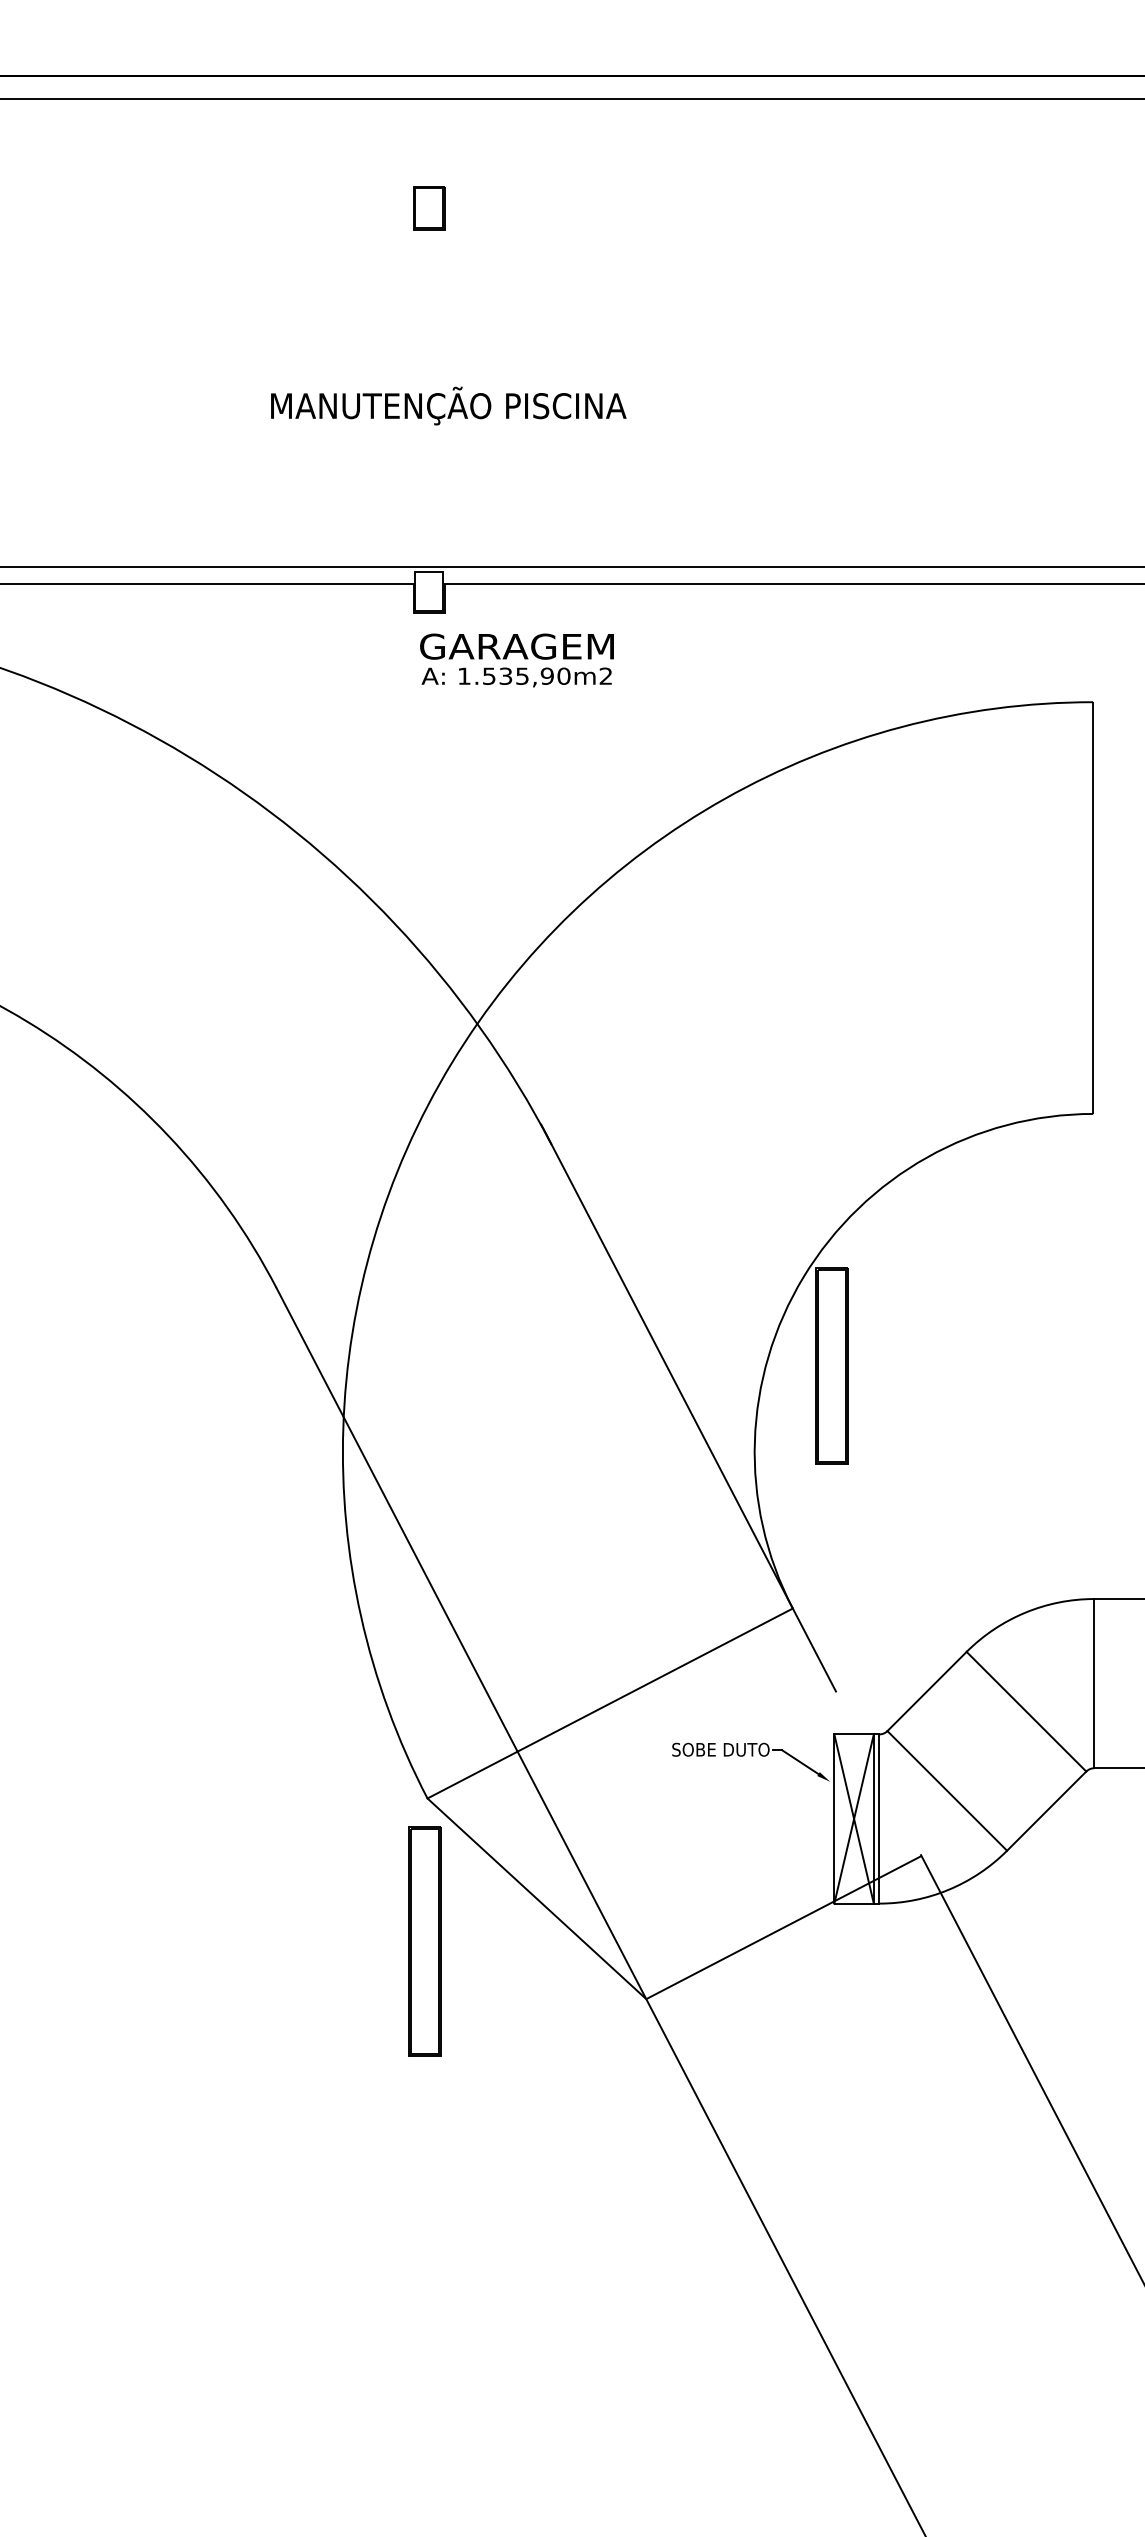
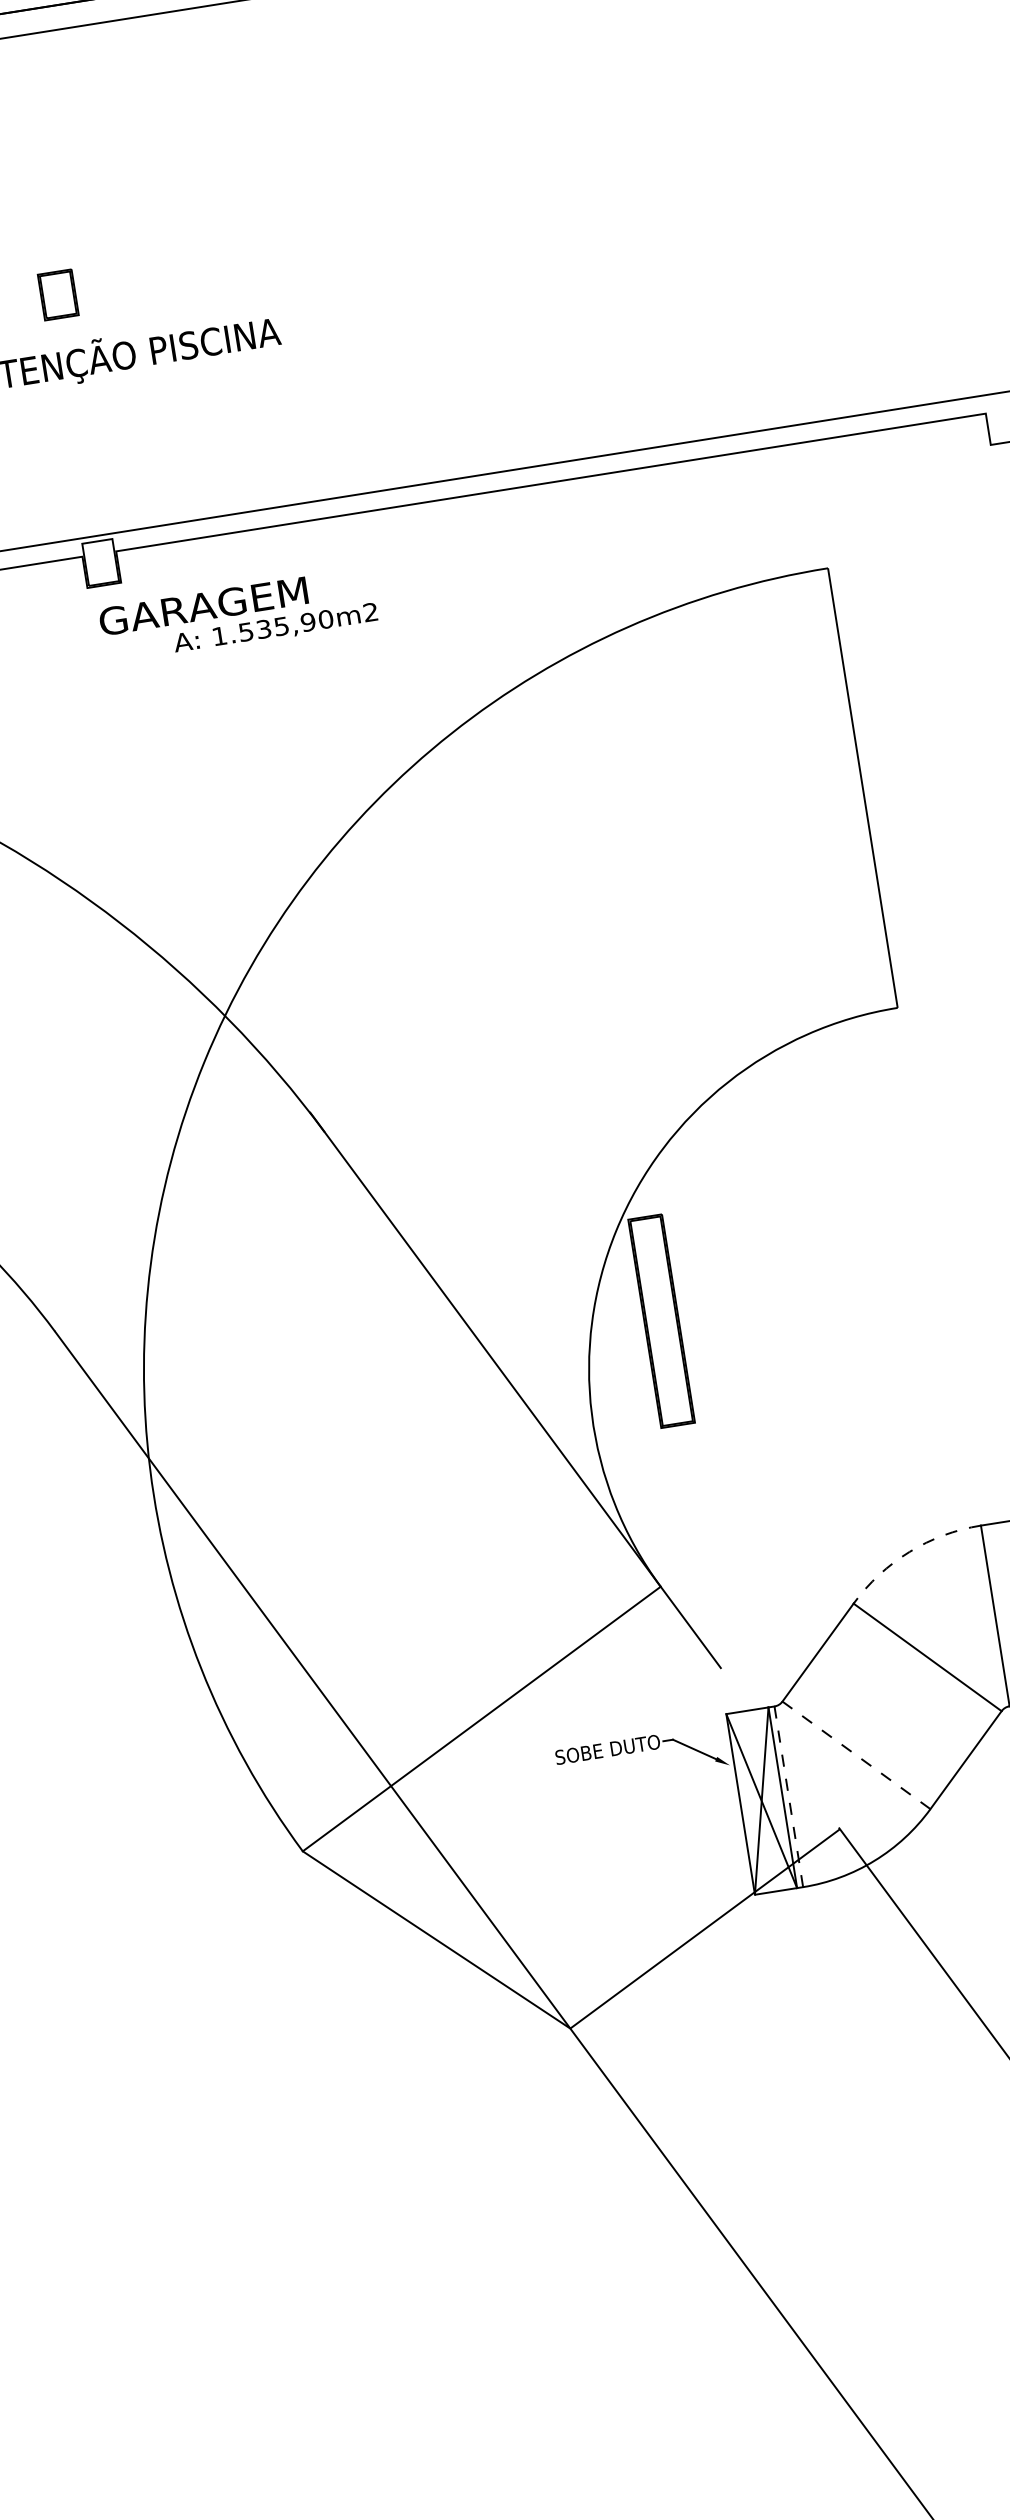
part: (429, 208) -> (58, 295), moved
text: (516, 677) -> (275, 628), moved
arc: (1025, 1612) -> (909, 1551), solid -> dashed
line: (947, 1790) -> (856, 1754), solid -> dashed
line: (879, 1819) -> (788, 1797), solid -> dashed
part: (424, 1941) -> (323, 2004), removed

